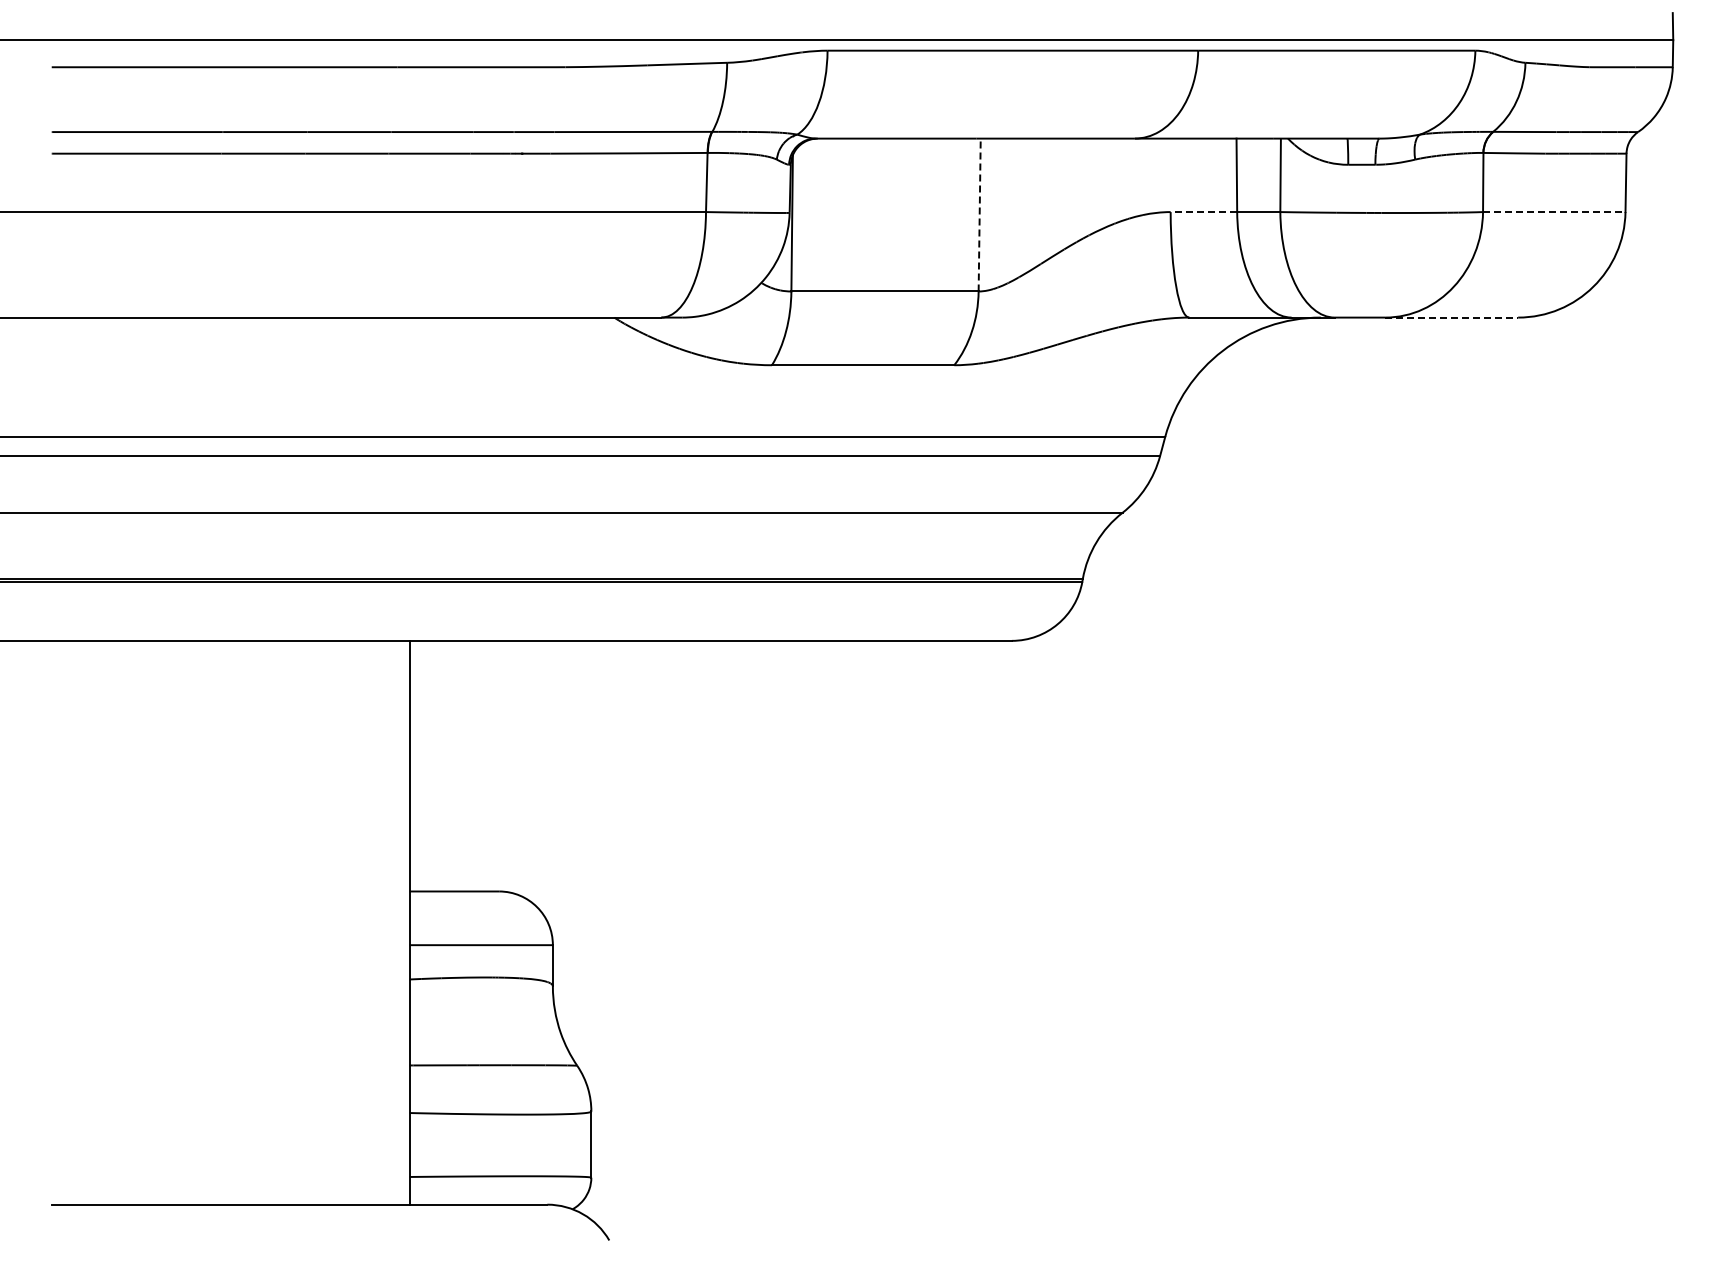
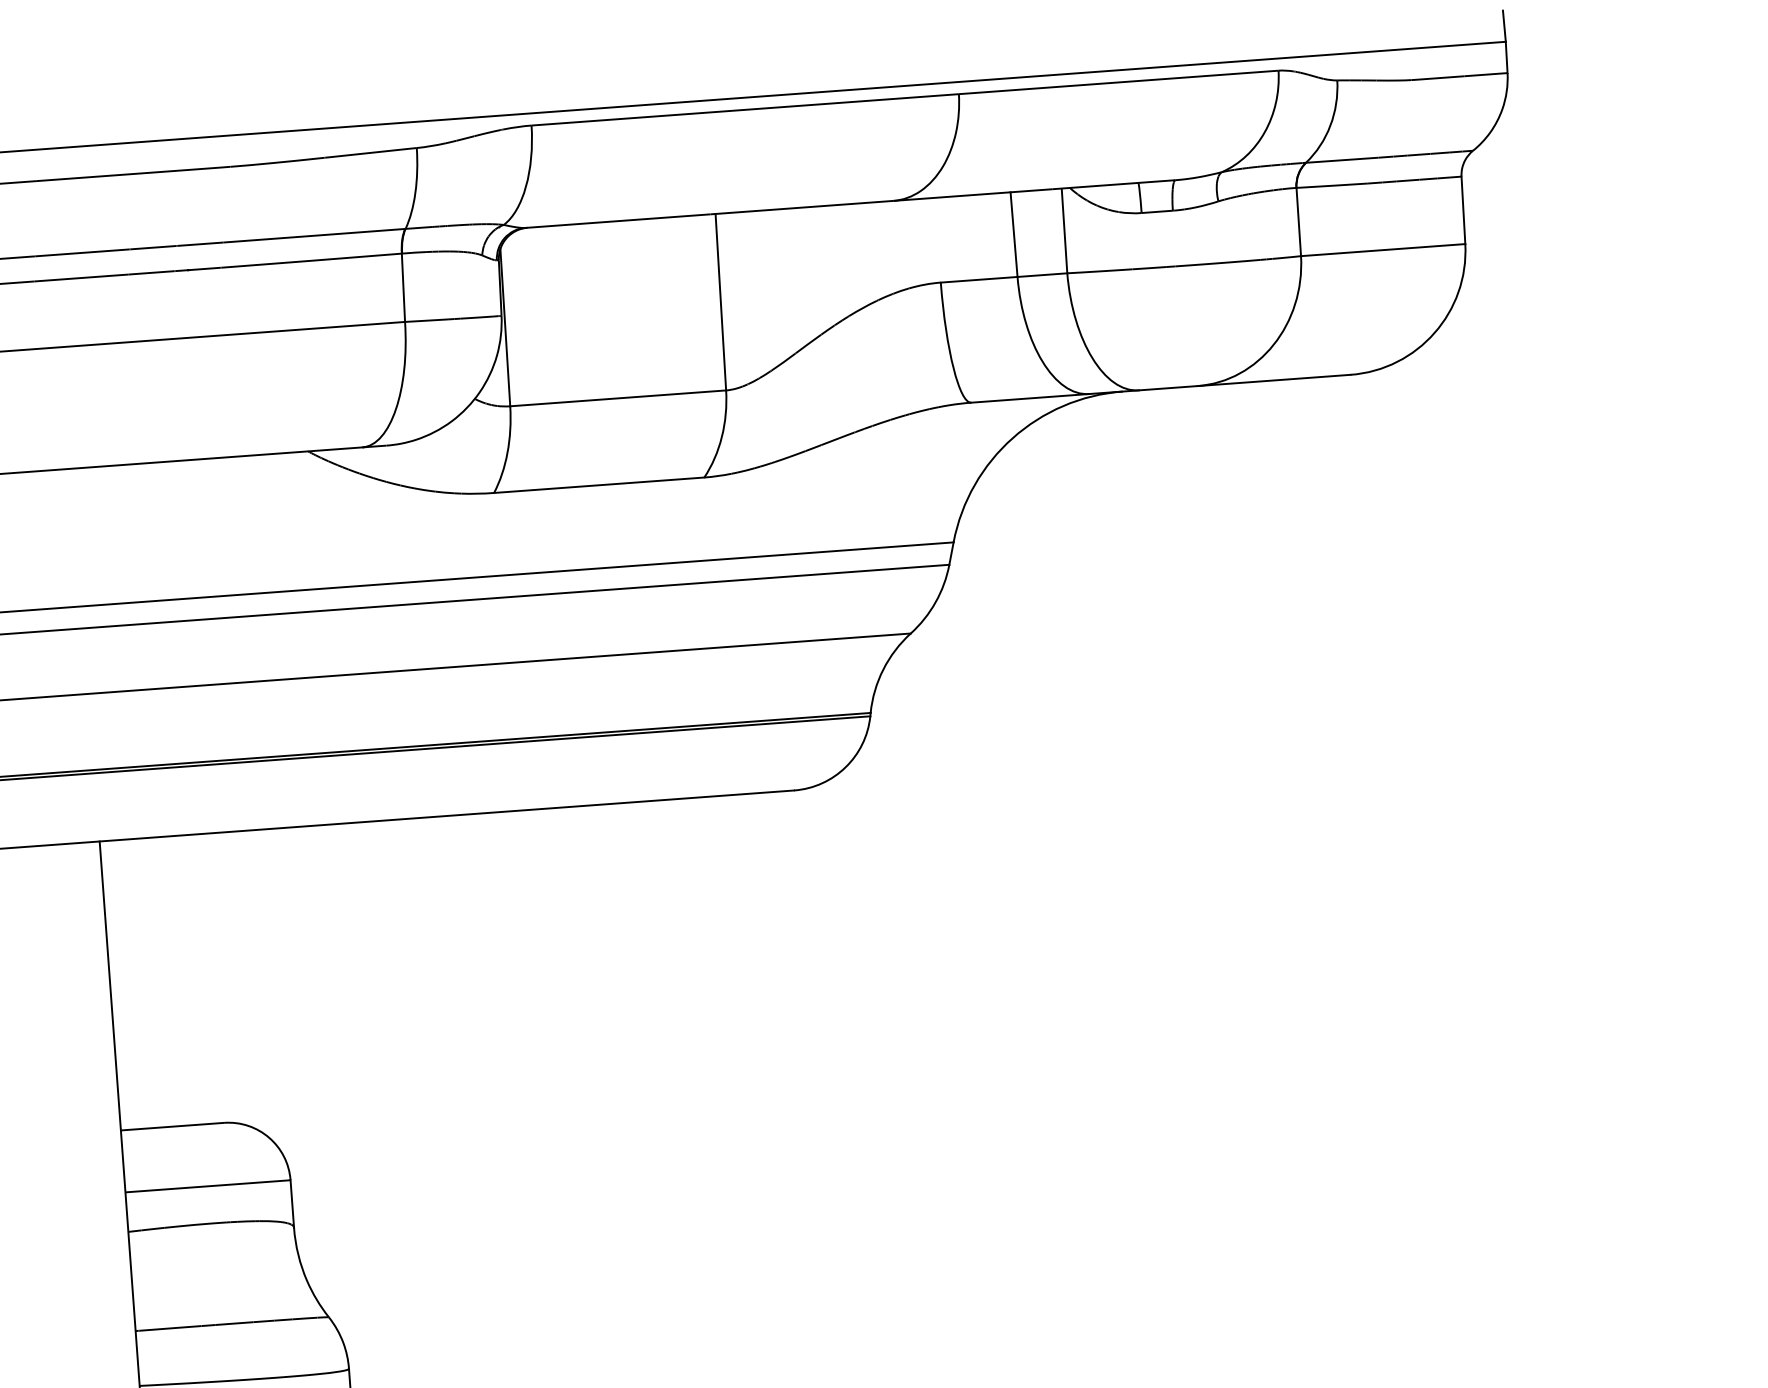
line: (1203, 212) -> (978, 280), dashed -> solid
line: (1554, 212) -> (1383, 250), dashed -> solid
line: (979, 214) -> (720, 301), dashed -> solid
line: (1452, 317) -> (1274, 380), dashed -> solid

